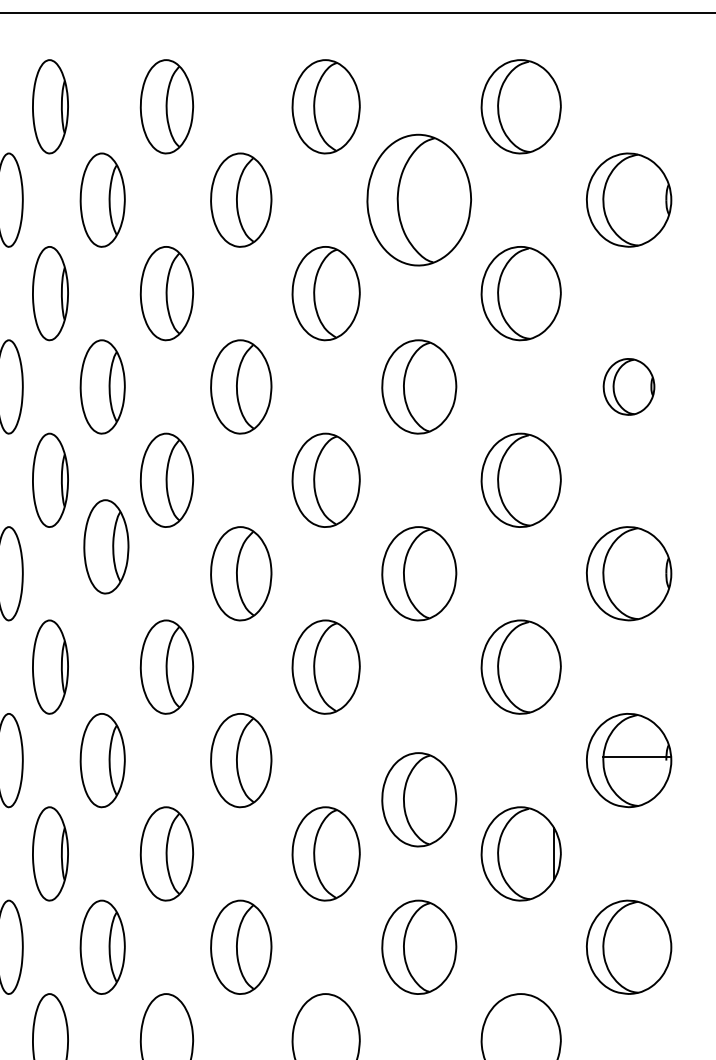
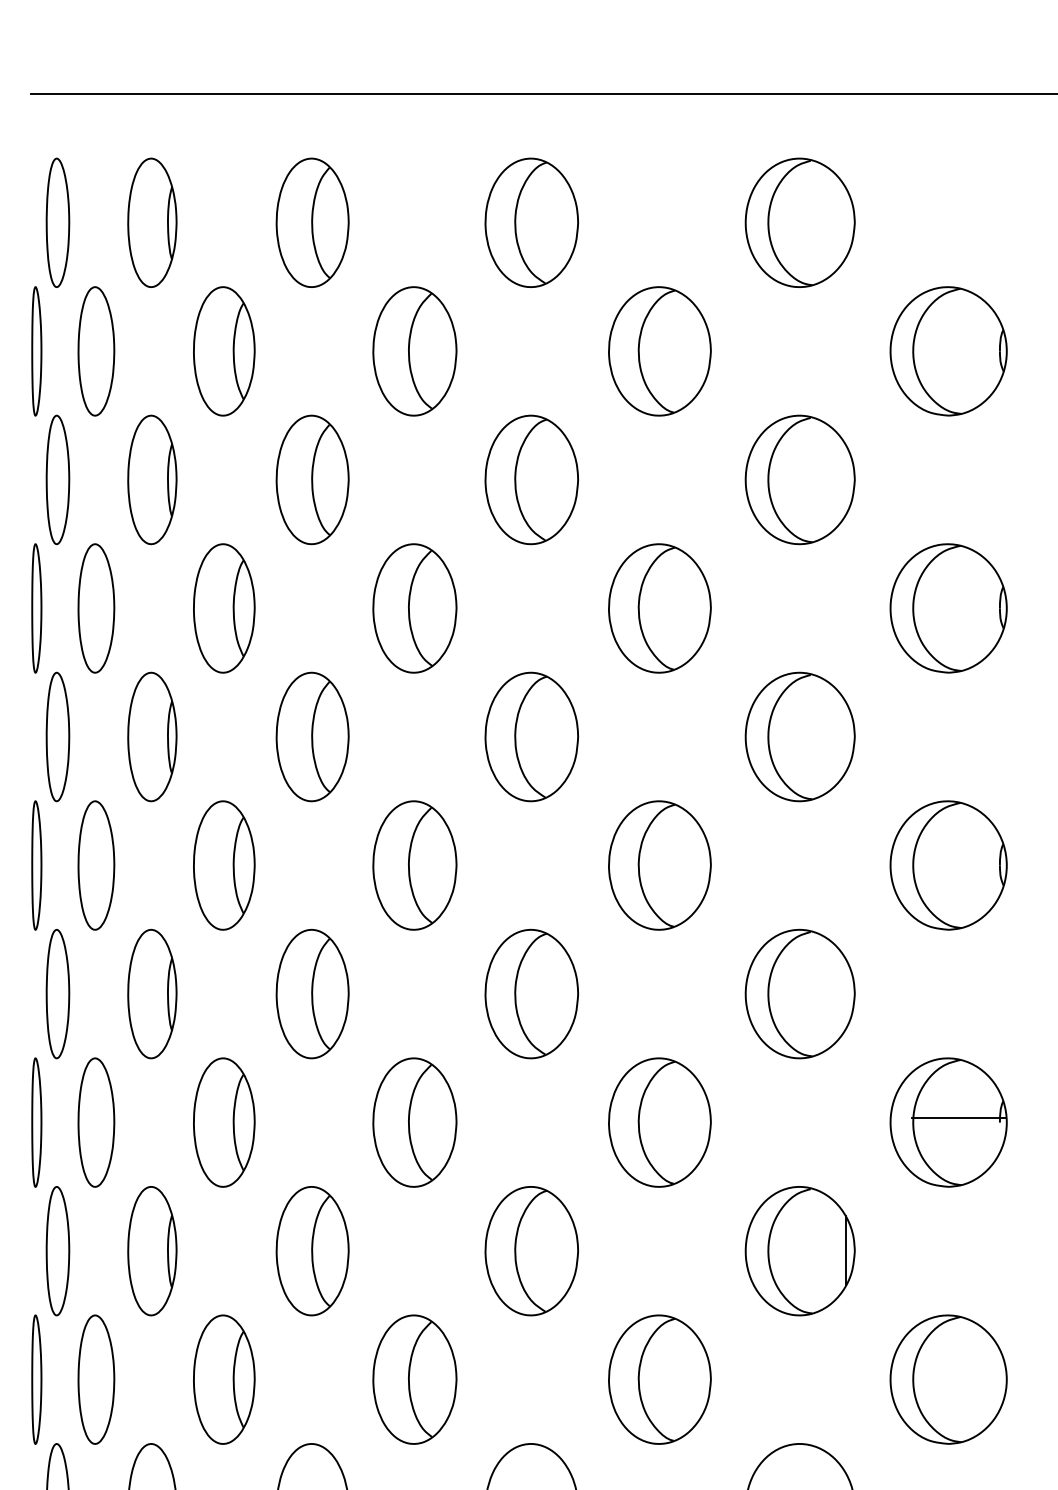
part: (418, 200) -> (659, 351), size x0.71
part: (628, 386) -> (948, 608), size x1.67
part: (106, 546) -> (224, 865), moved
part: (418, 799) -> (659, 1122), moved

